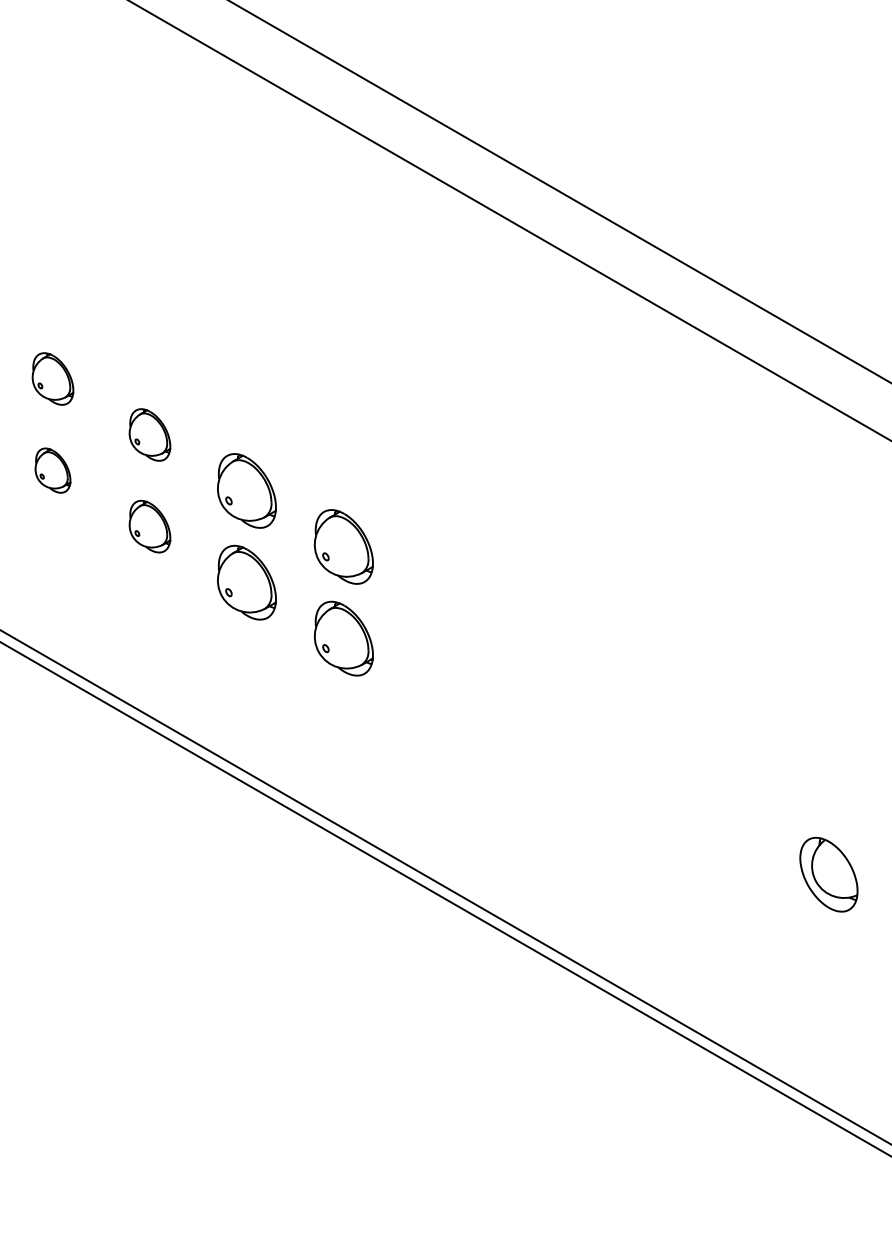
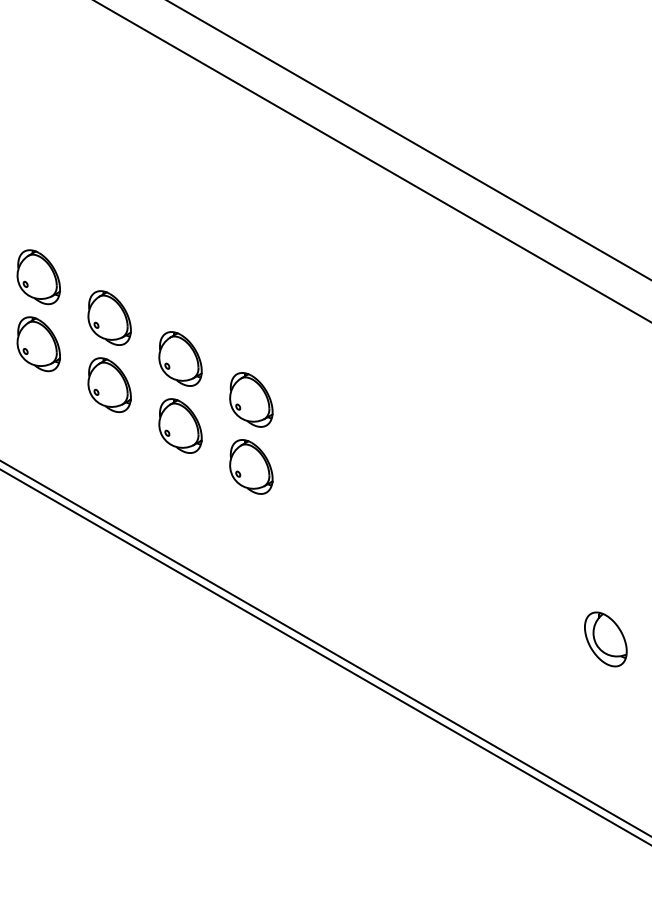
part: (52, 378) -> (38, 276), size x1.43
part: (149, 434) -> (109, 317), size x1.43
part: (52, 470) -> (38, 344), size x1.67
part: (149, 526) -> (109, 384), size x1.43

